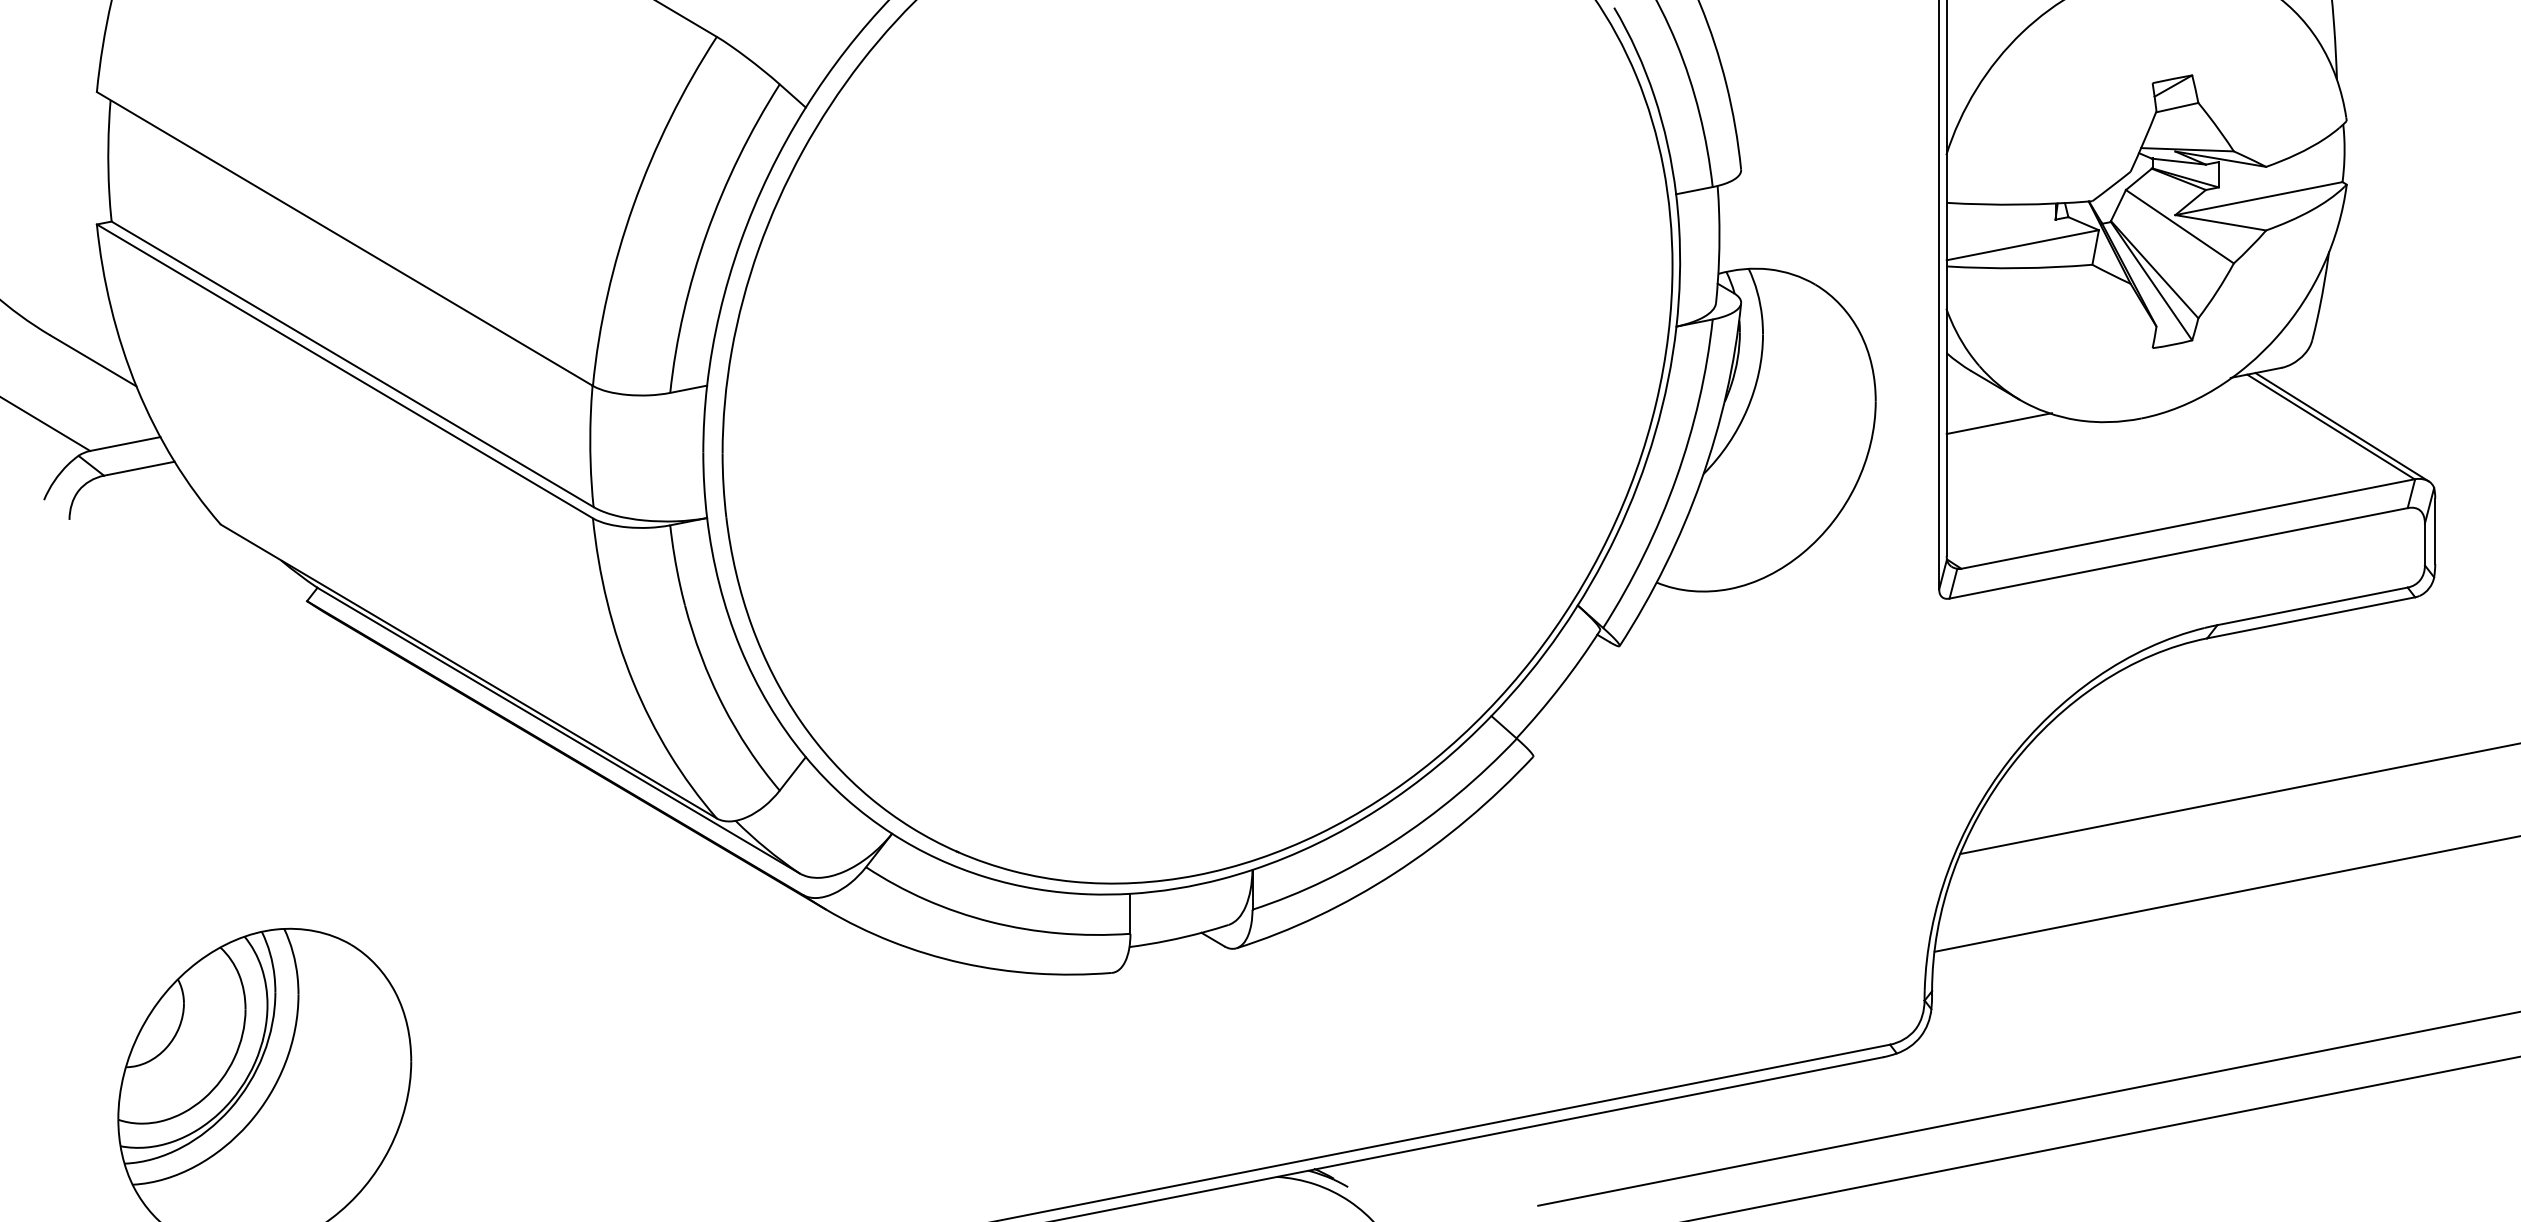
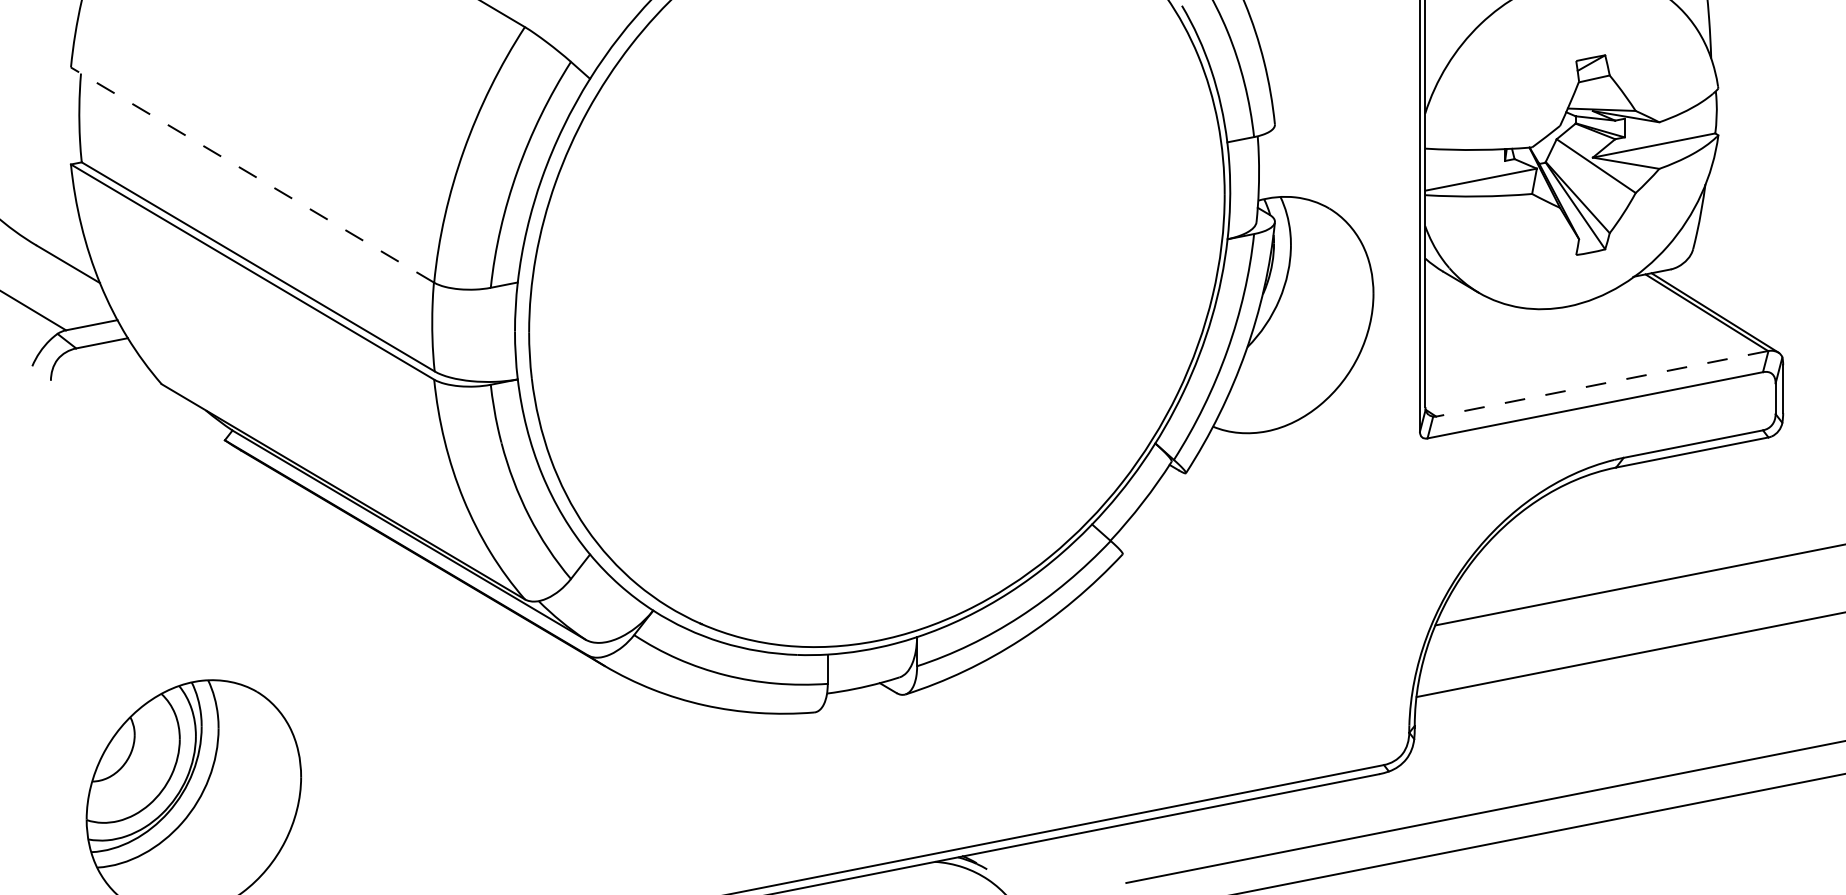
line: (344, 238) -> (252, 174), solid -> dashed
line: (1998, 422) -> (1463, 309), removed
line: (2187, 523) -> (1601, 383), solid -> dashed

